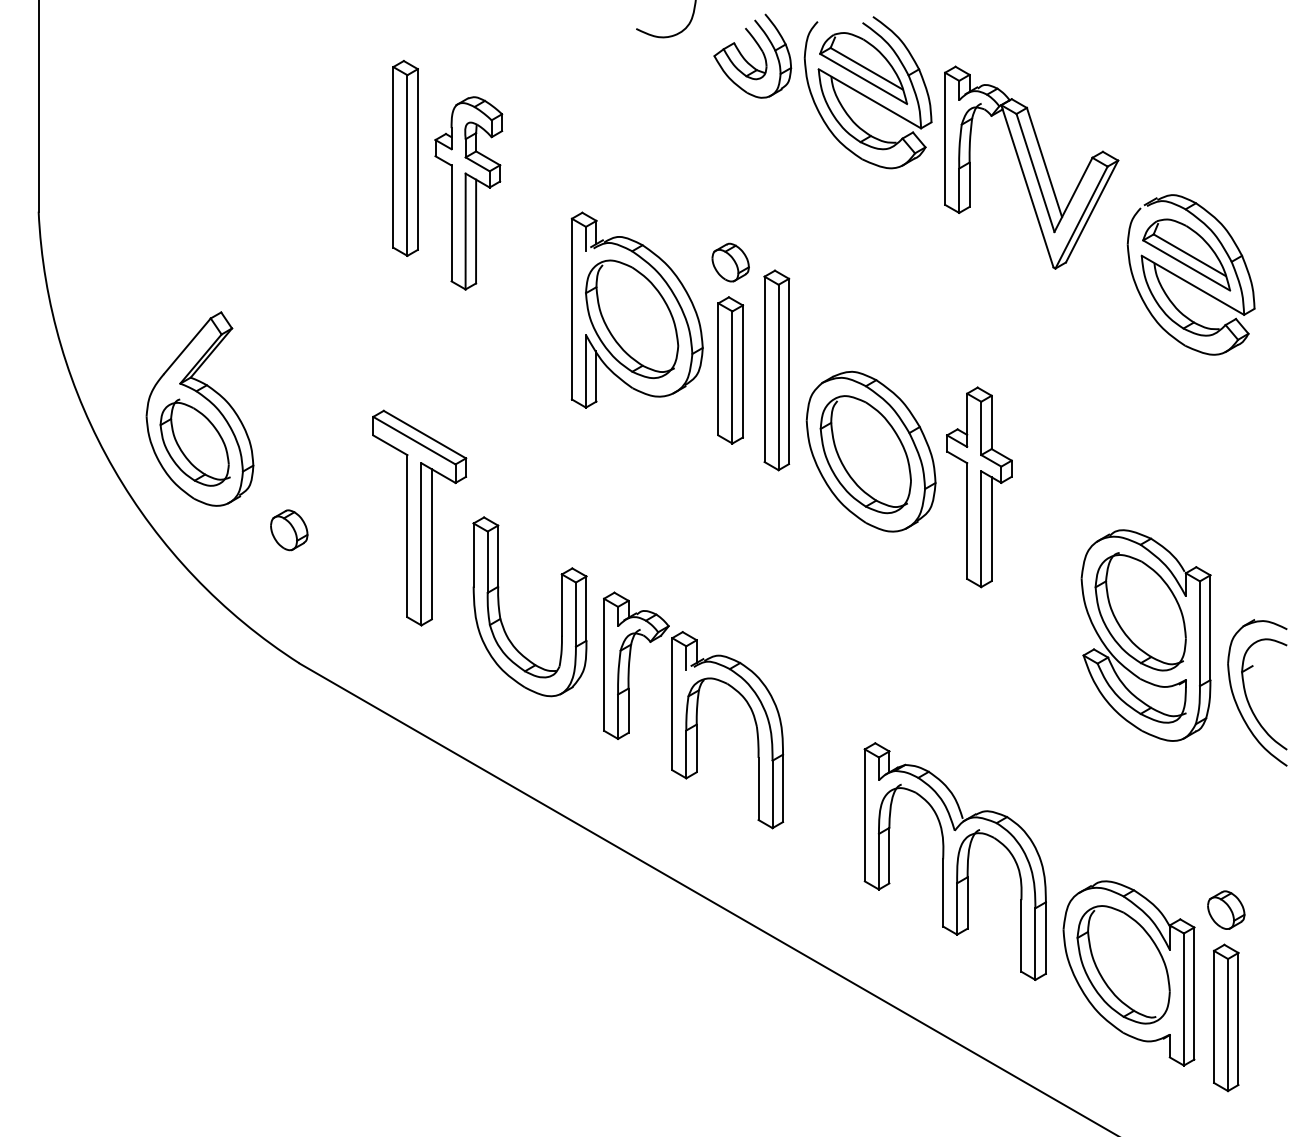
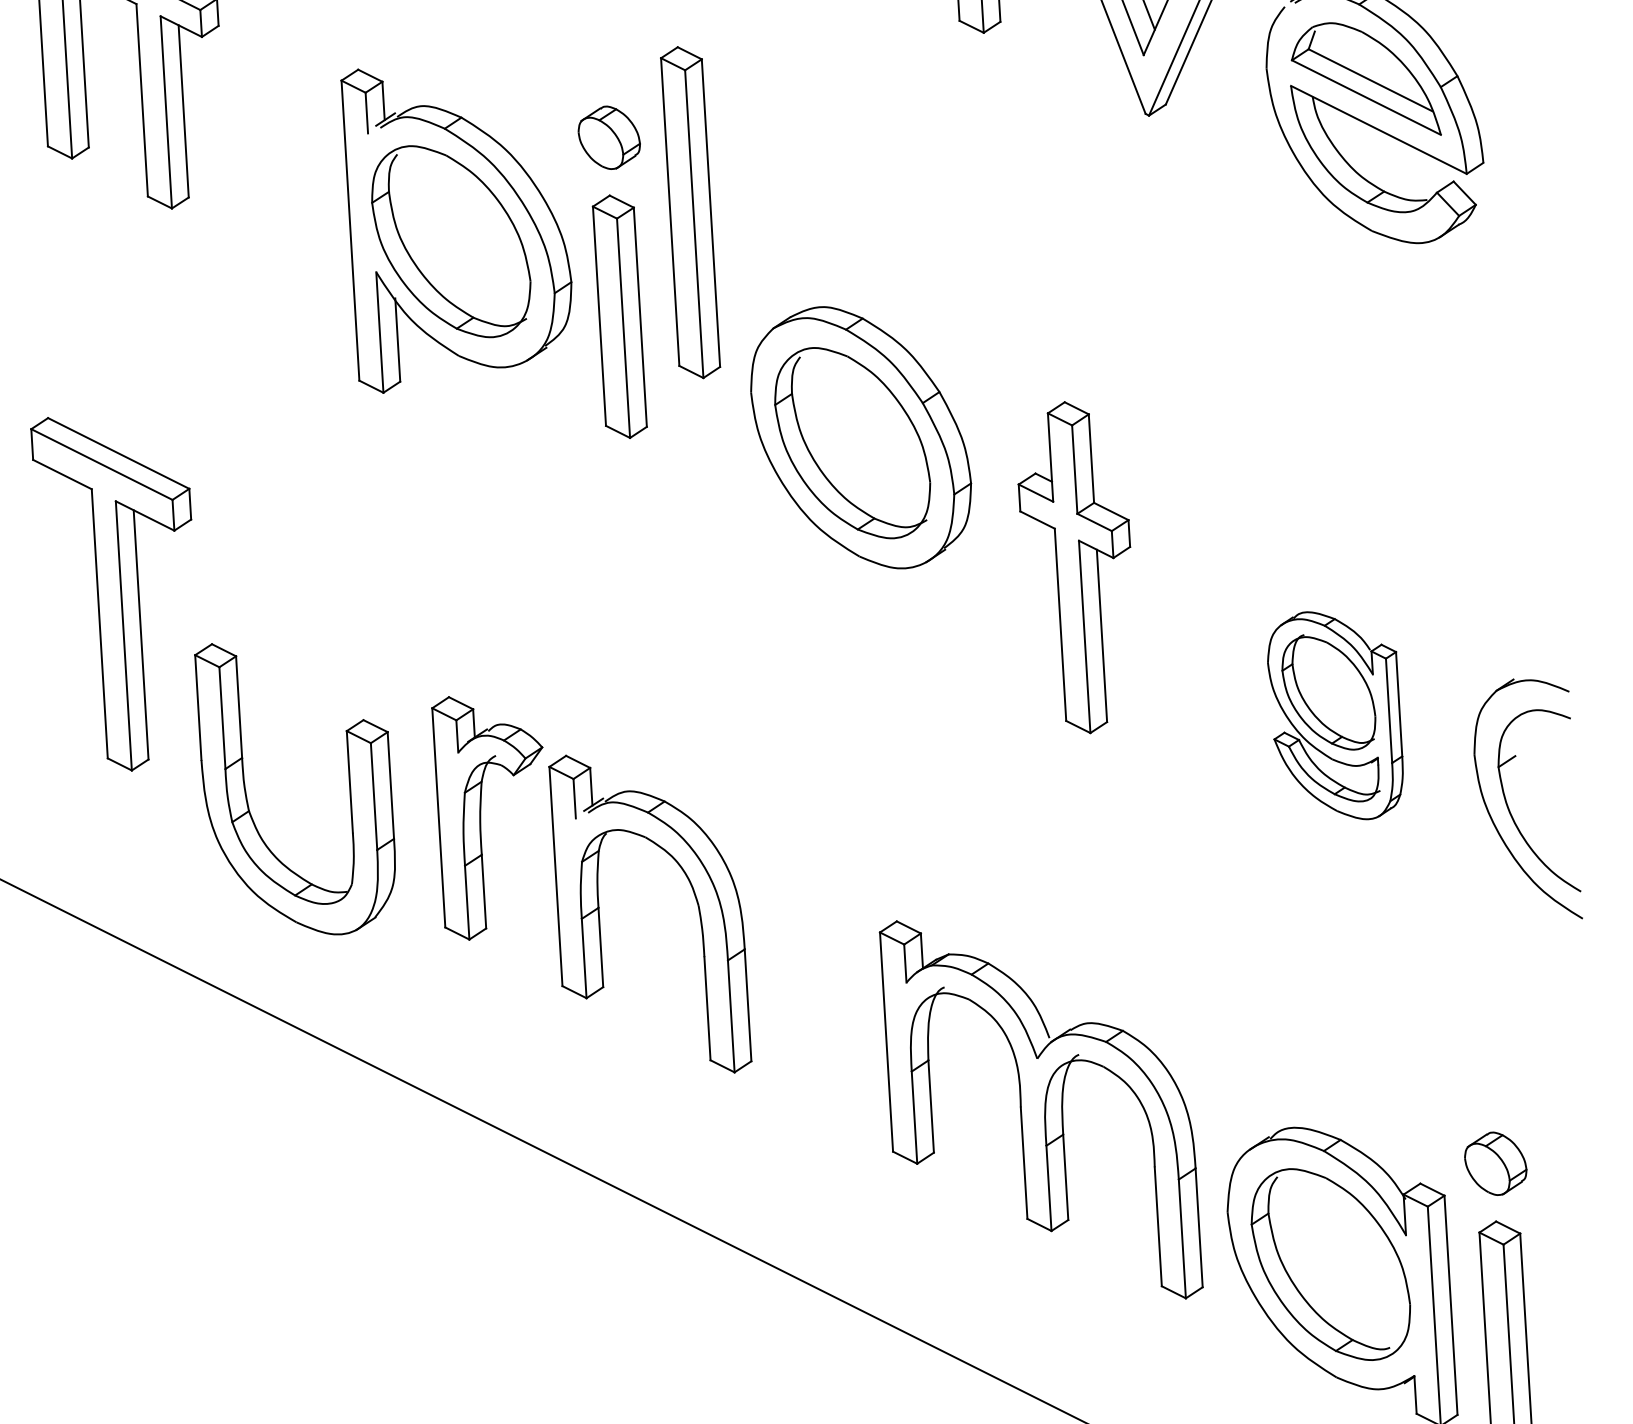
part: (776, 370) -> (690, 212), moved
part: (979, 487) -> (1077, 567), moved
part: (500, 610) -> (248, 797), moved
part: (1145, 635) -> (1334, 715), size x0.6

